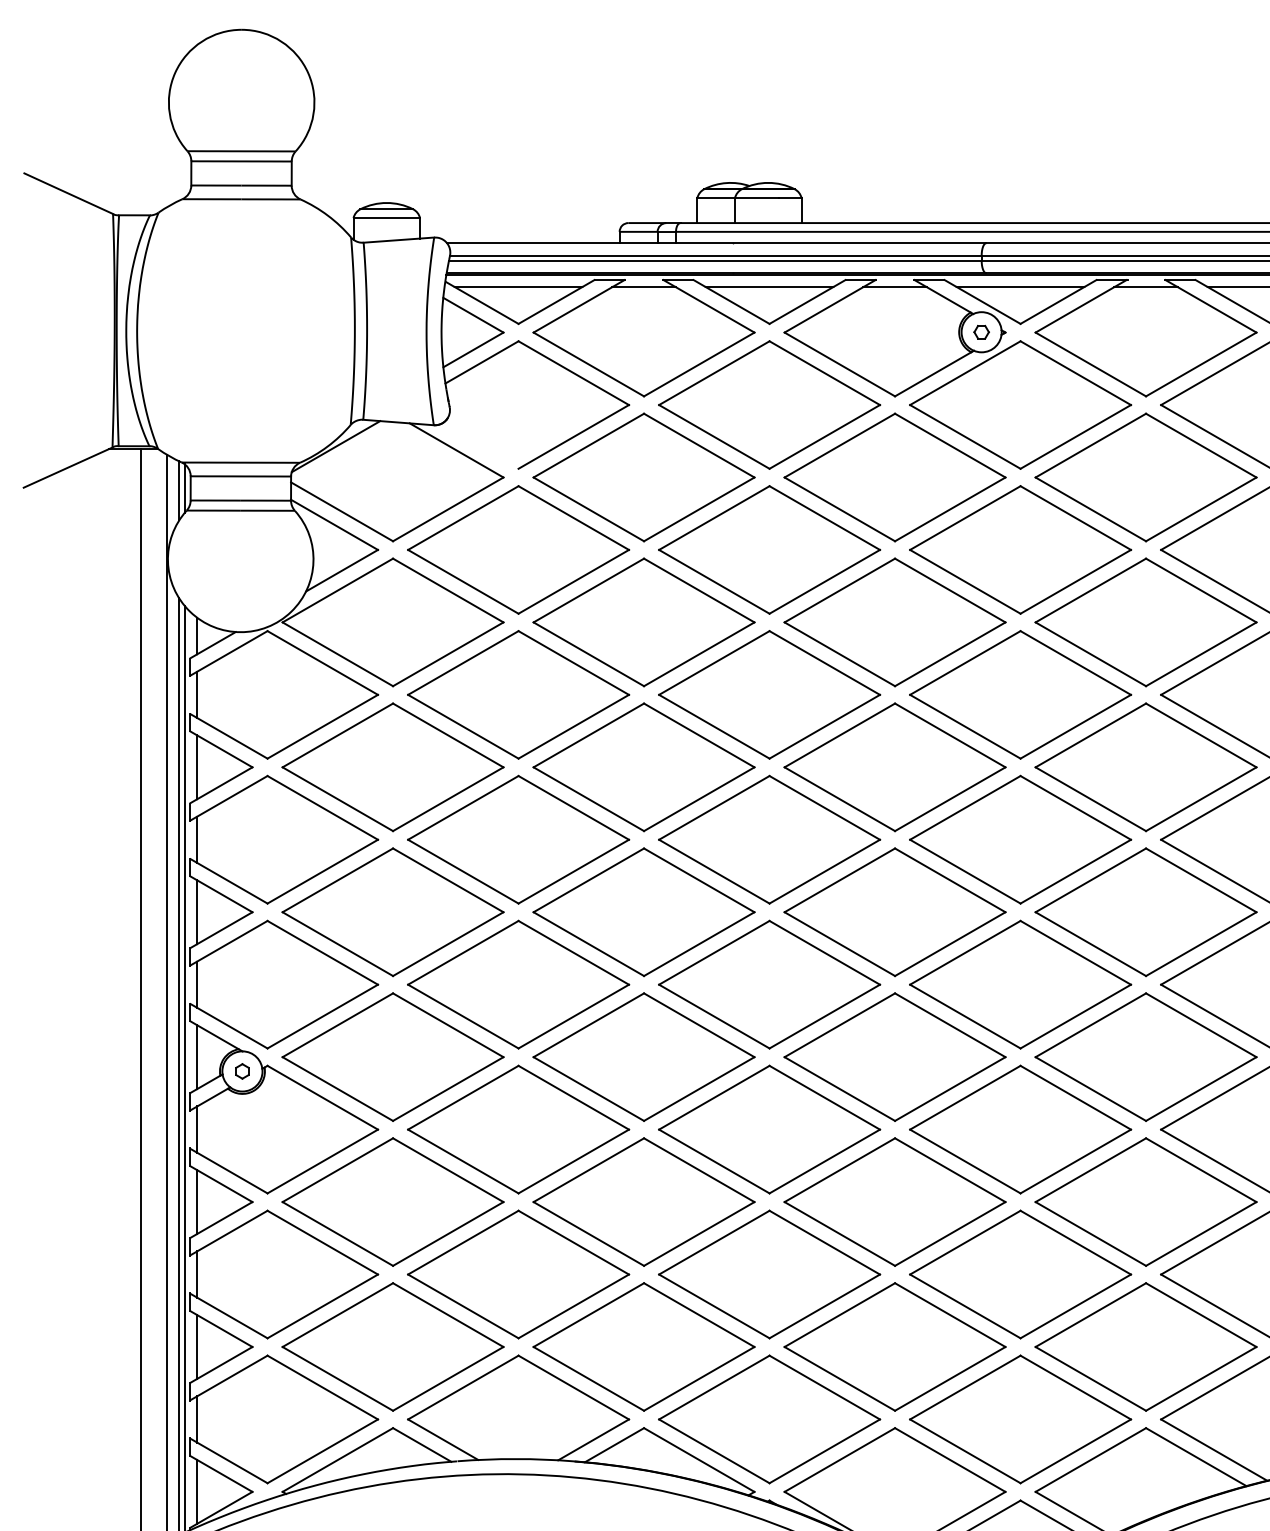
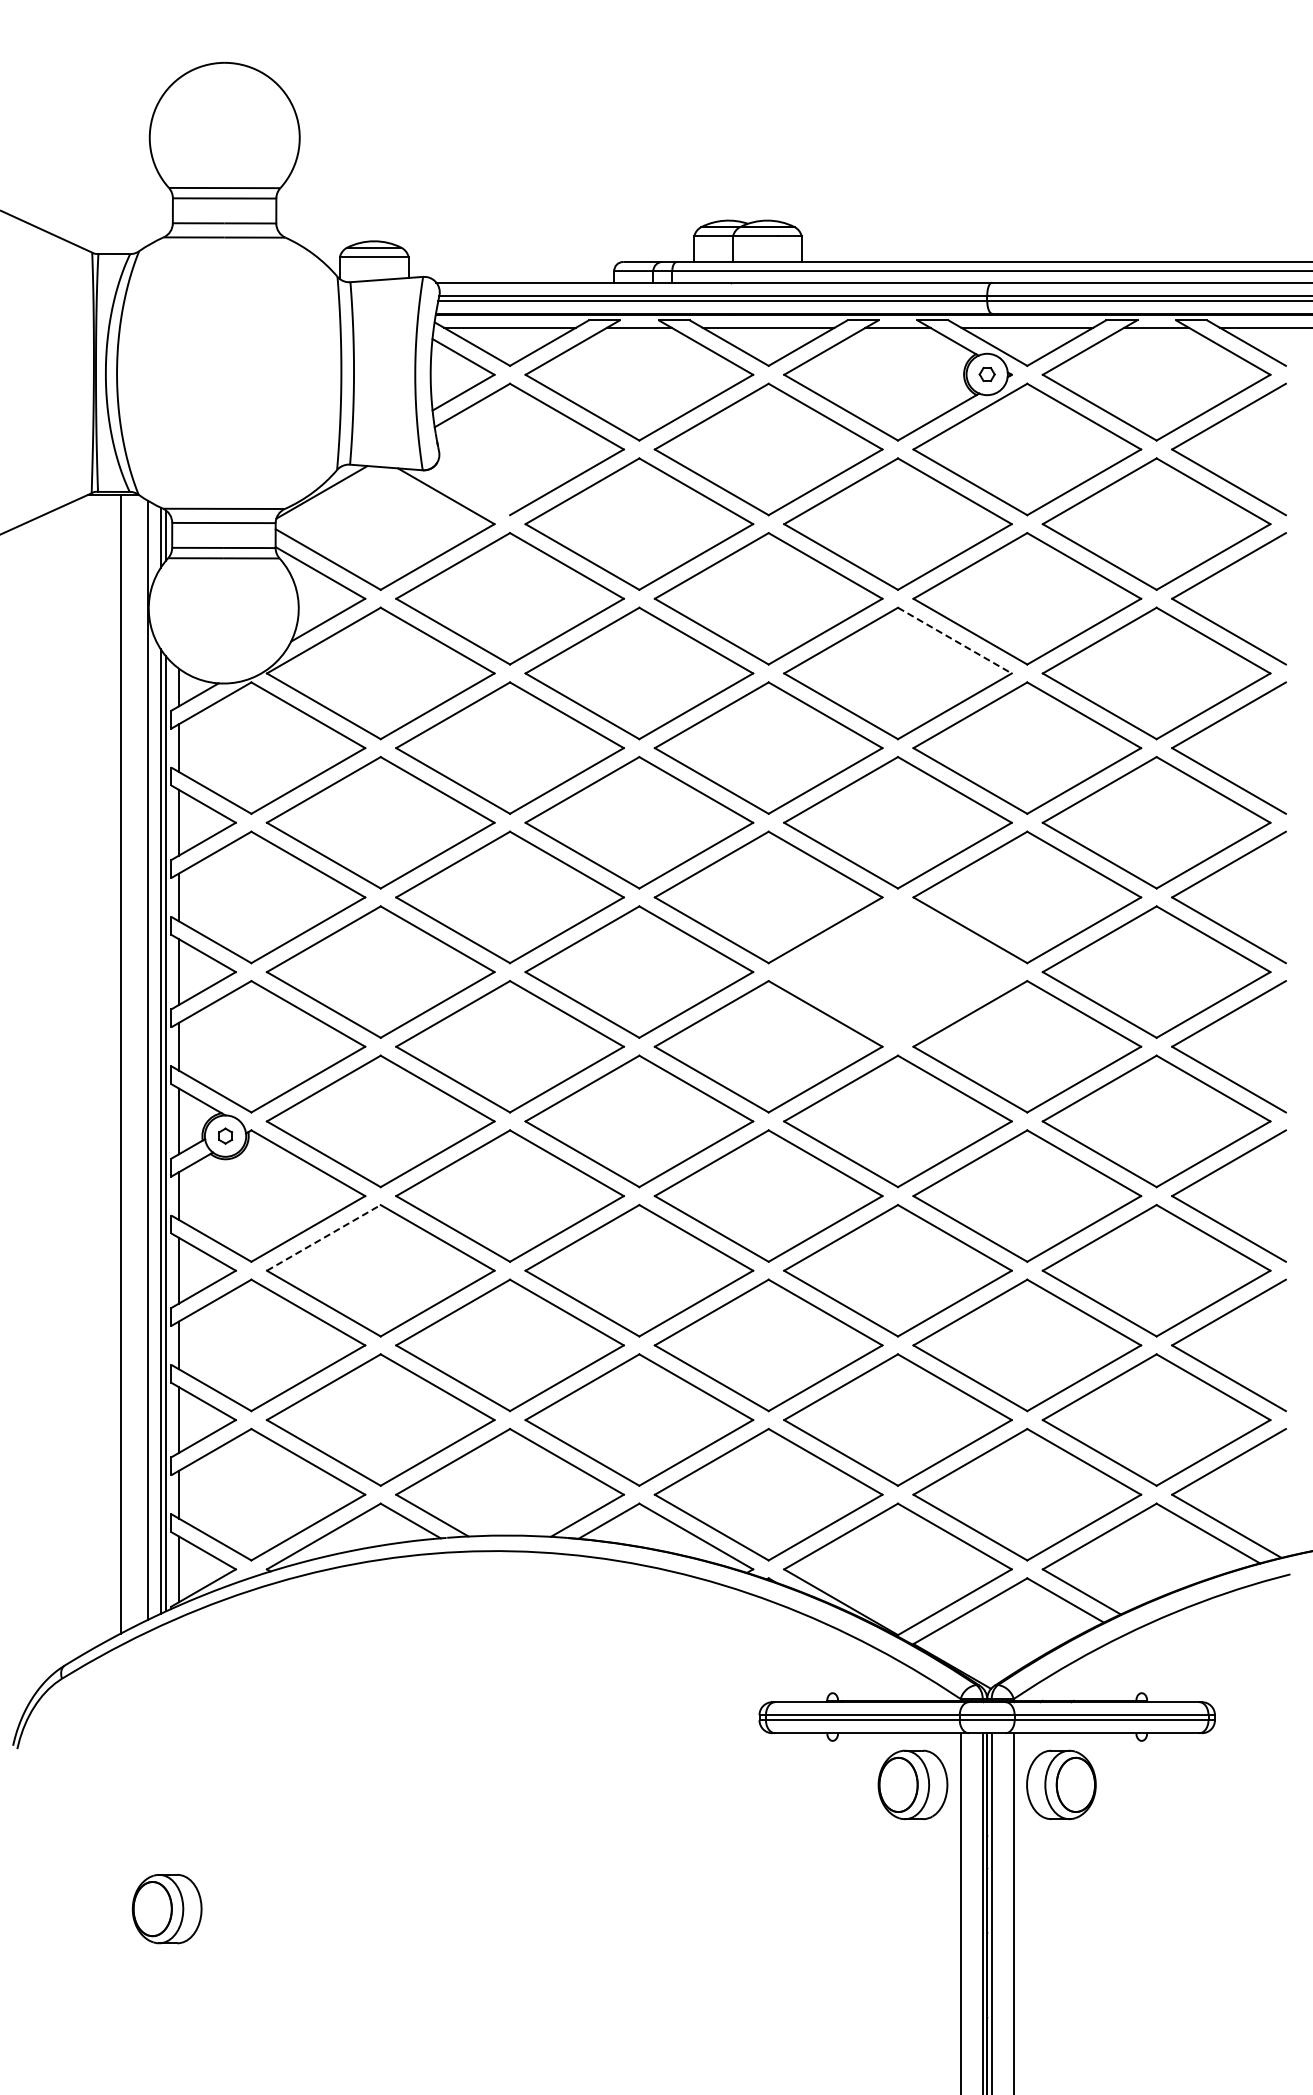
line: (949, 590) -> (954, 640), solid -> dashed
part: (894, 911) -> (897, 971), removed
line: (337, 1169) -> (323, 1237), solid -> dashed

